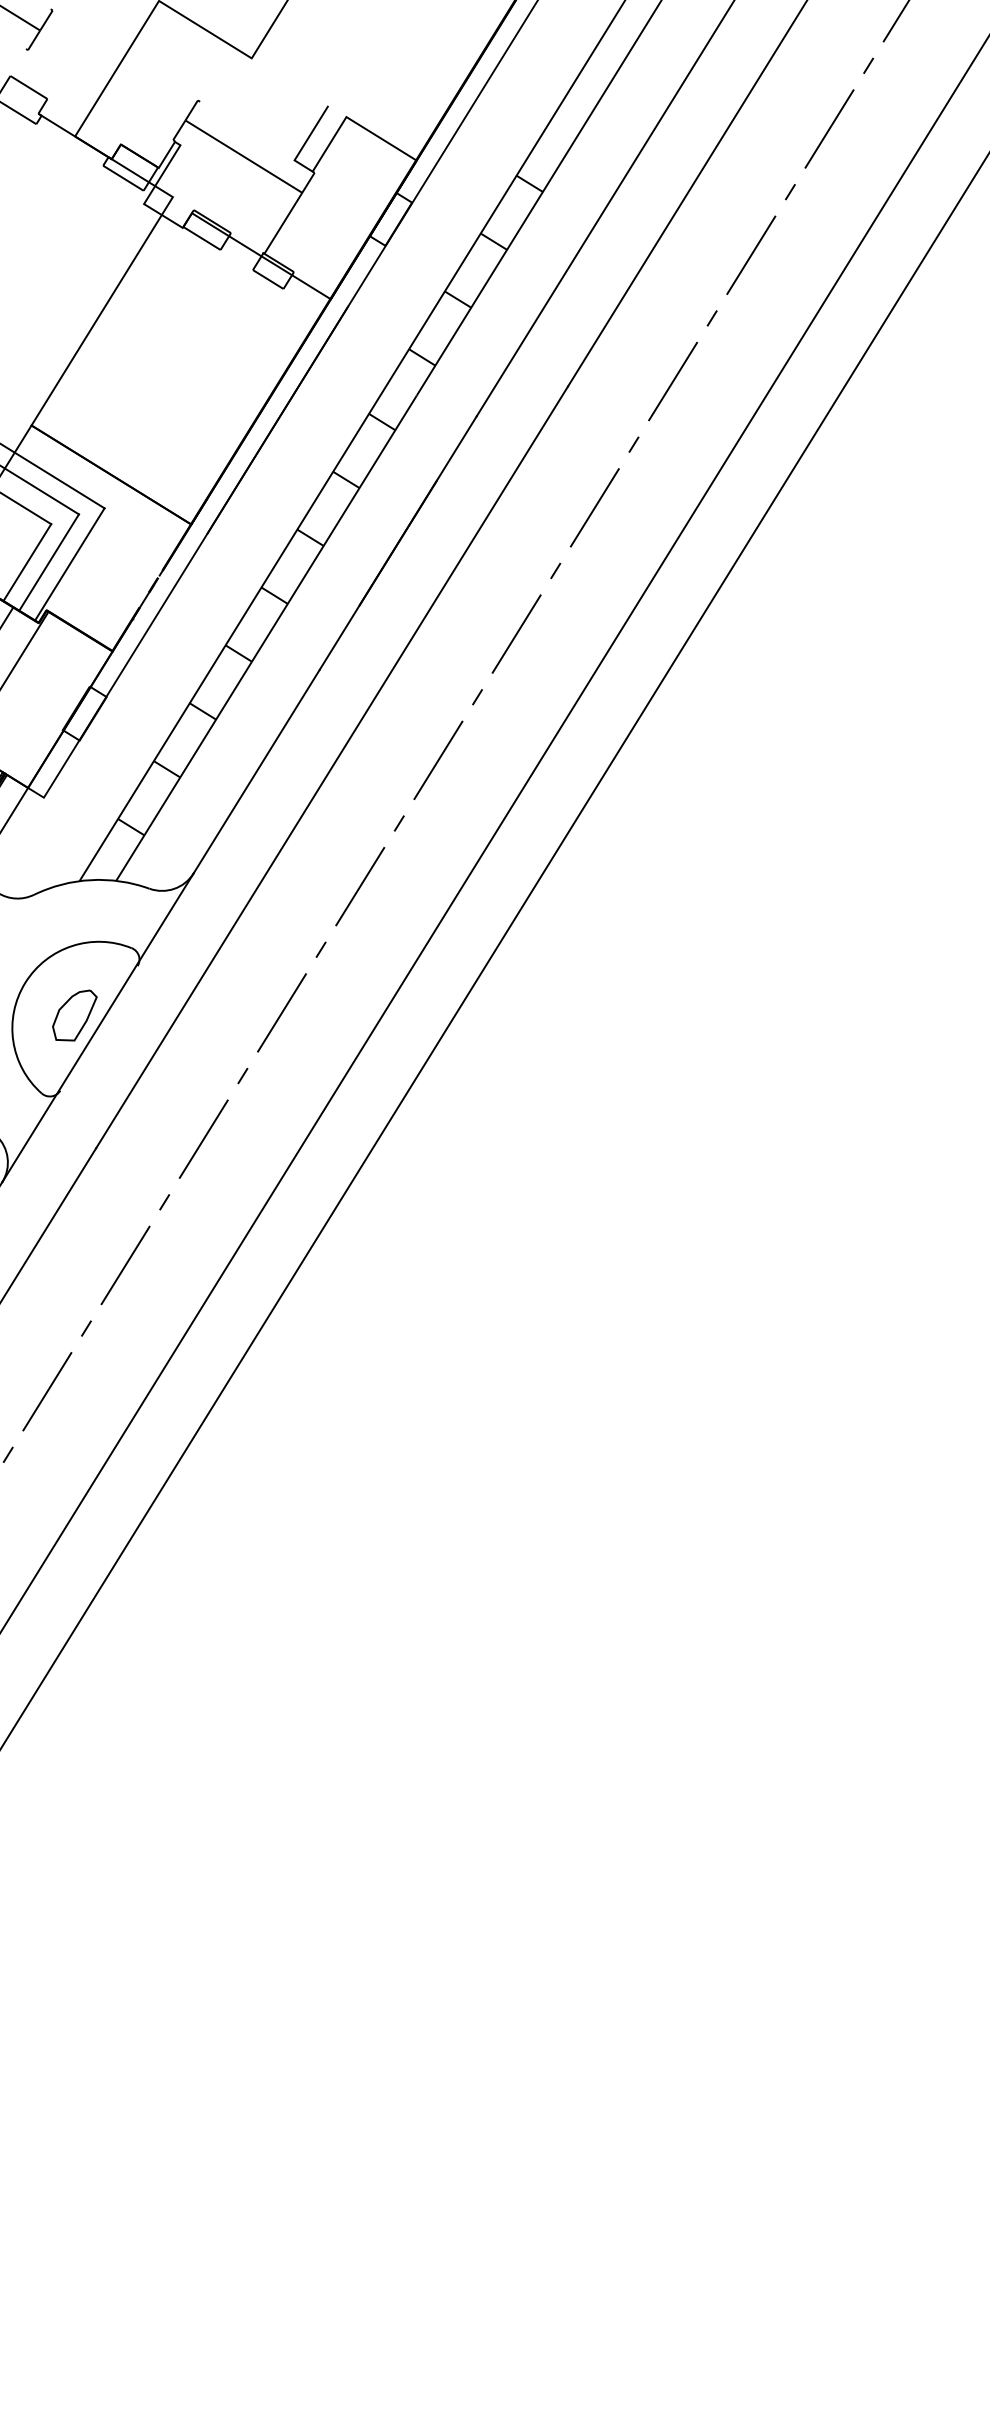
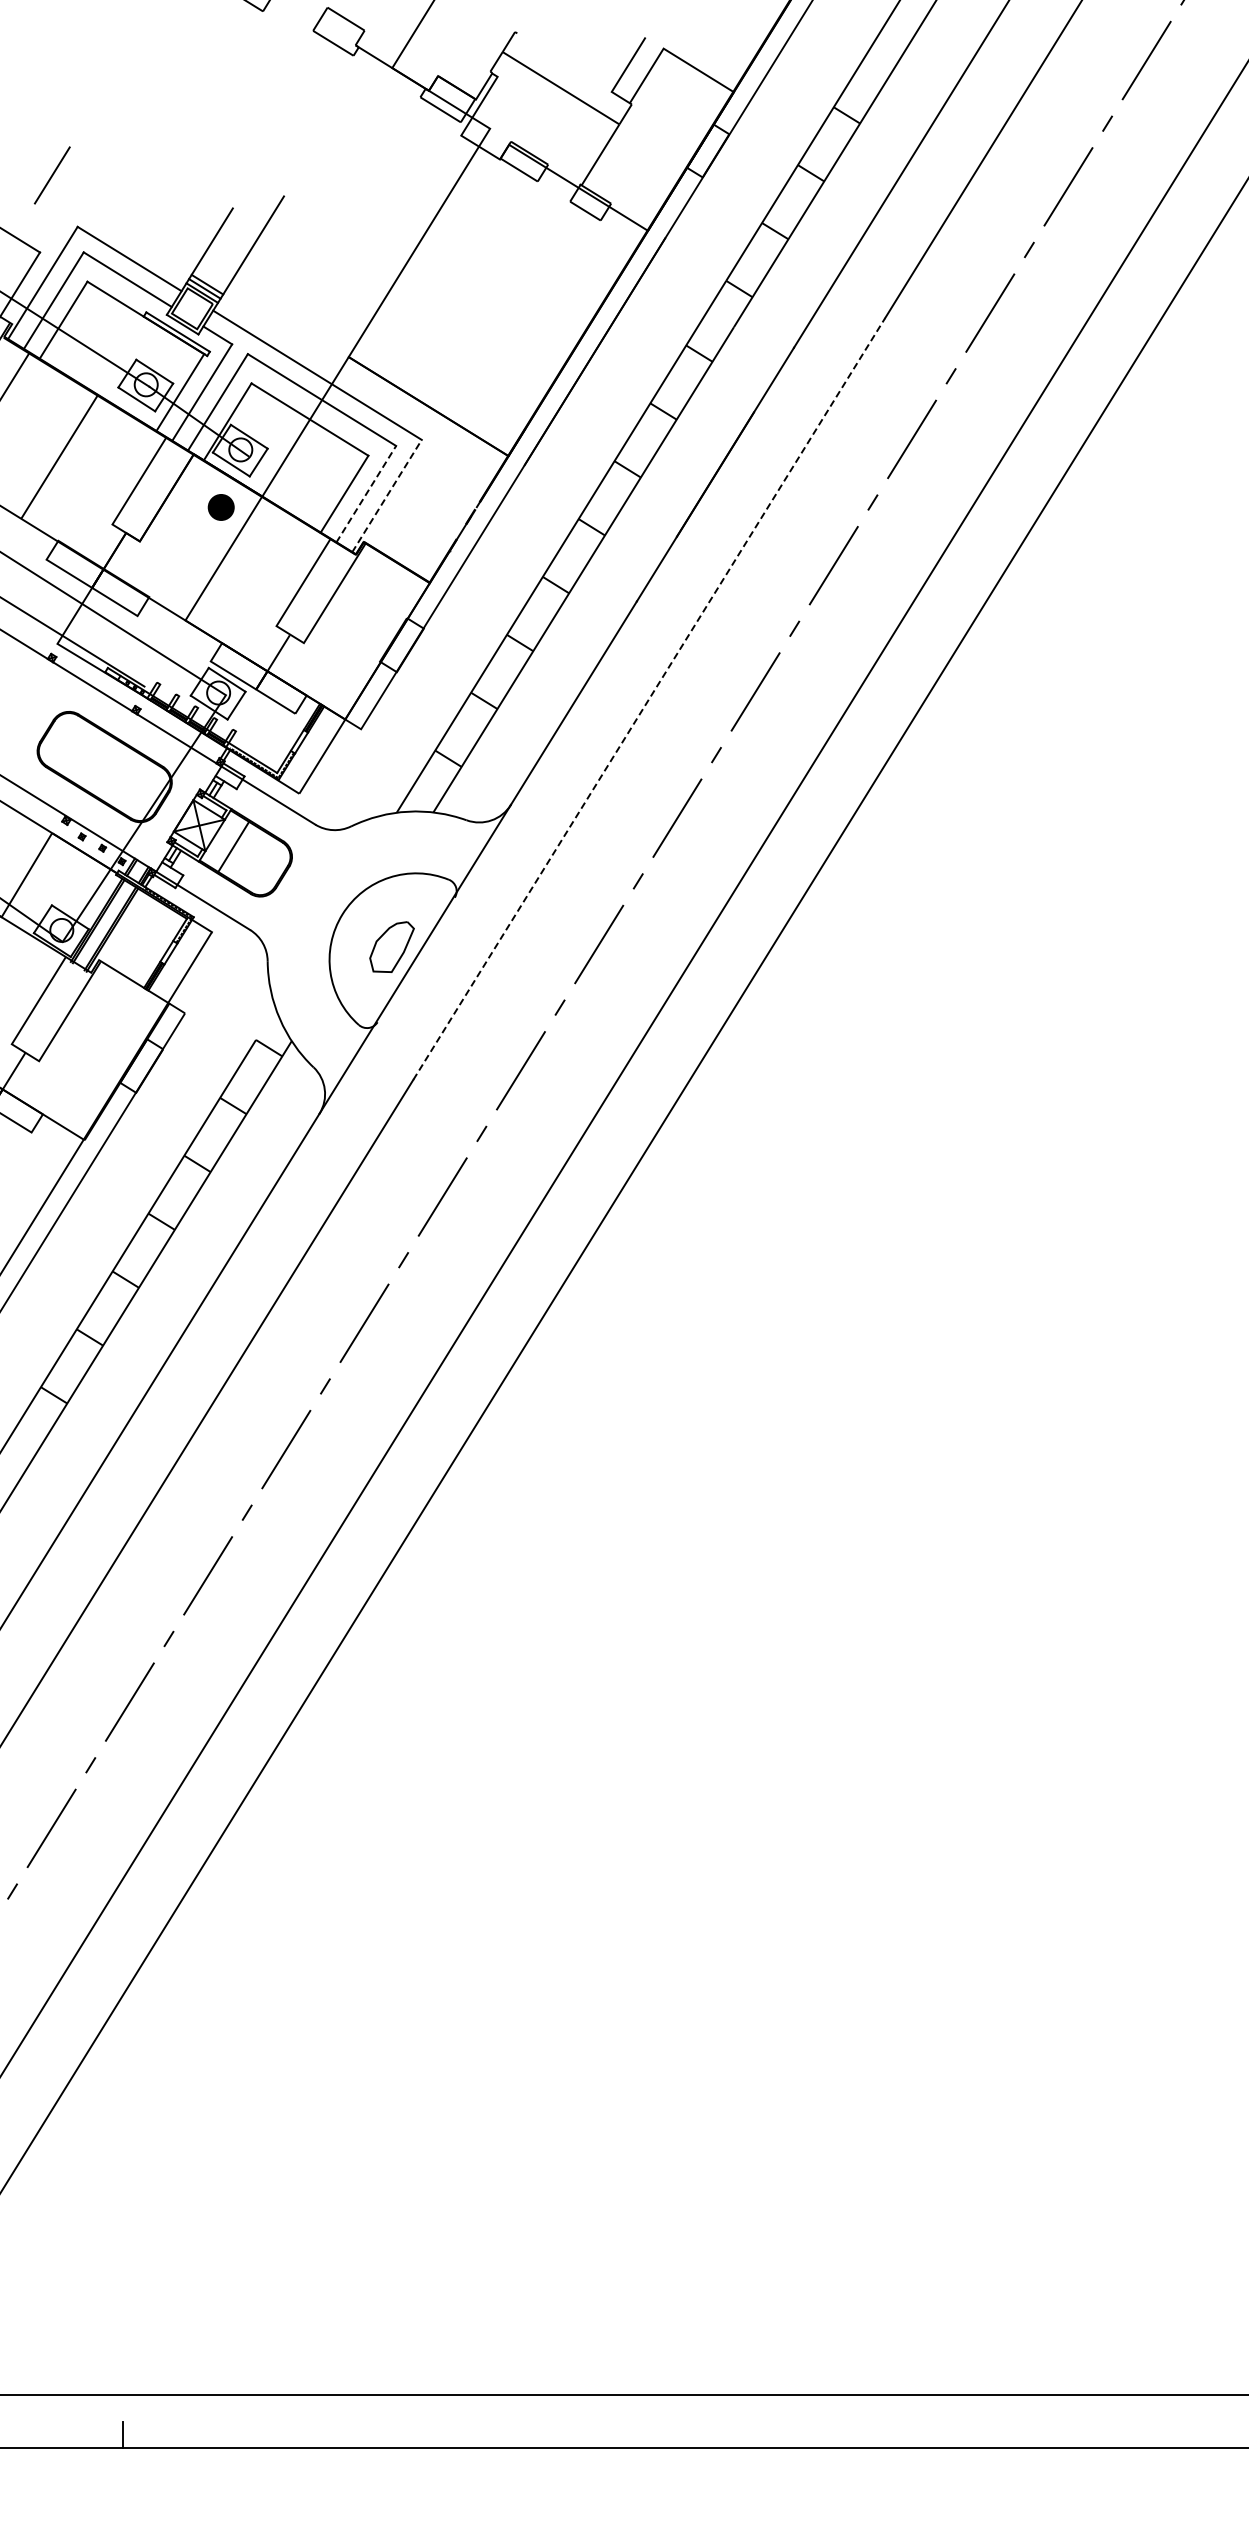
line: (49, 562) -> (366, 494), solid -> dashed
line: (70, 563) -> (387, 495), solid -> dashed
line: (332, 766) -> (649, 698), solid -> dashed

